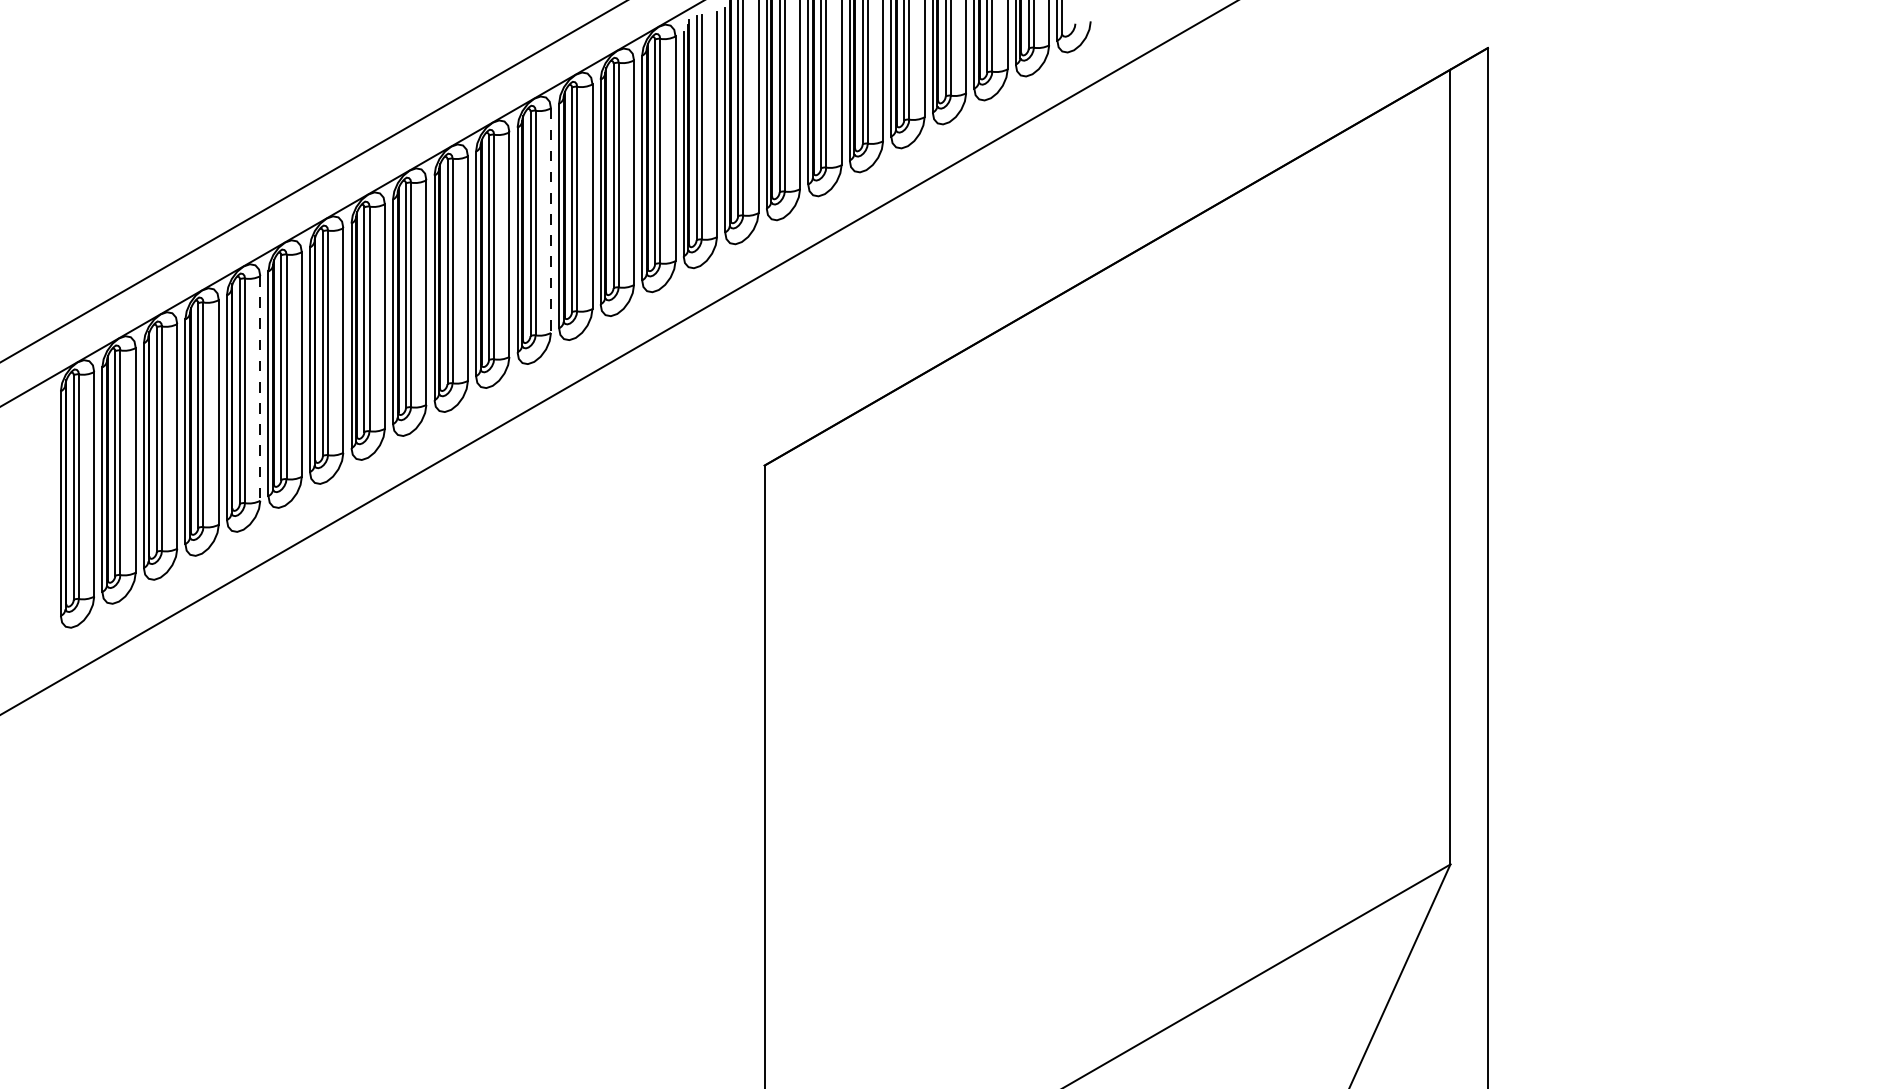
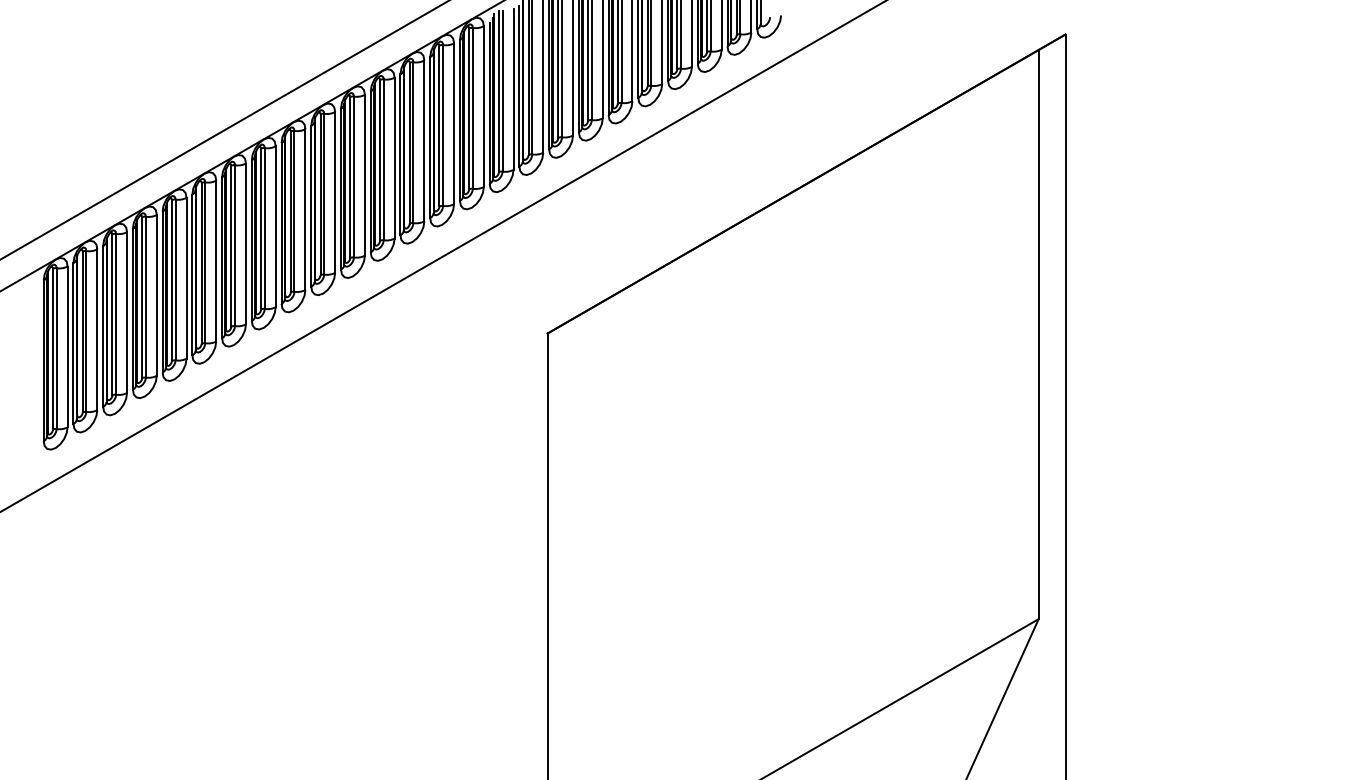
line: (550, 221) -> (394, 158), dashed -> solid
line: (260, 388) -> (186, 278), dashed -> solid

